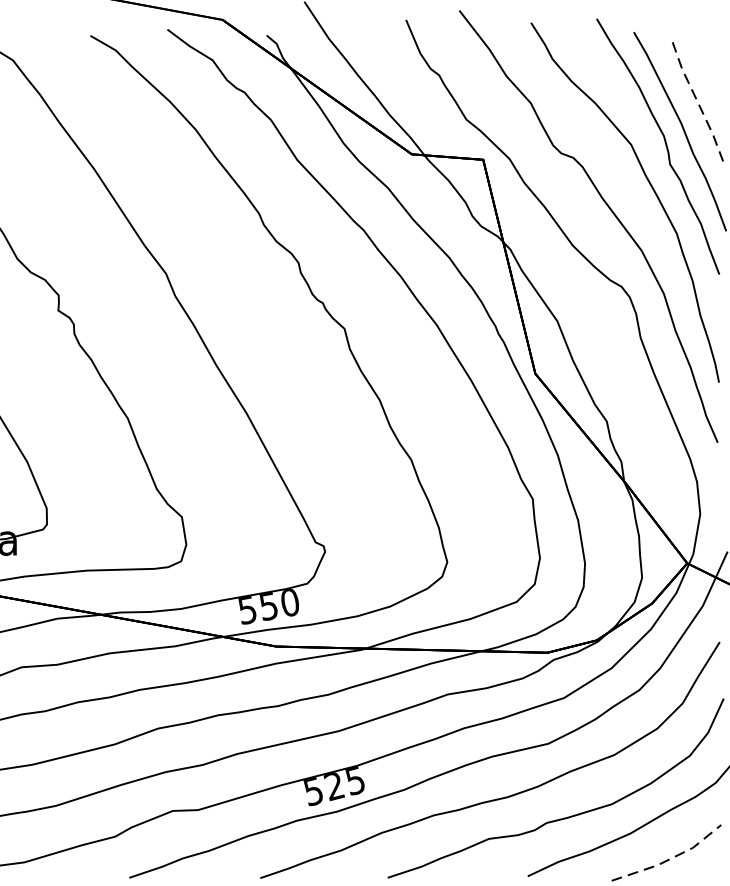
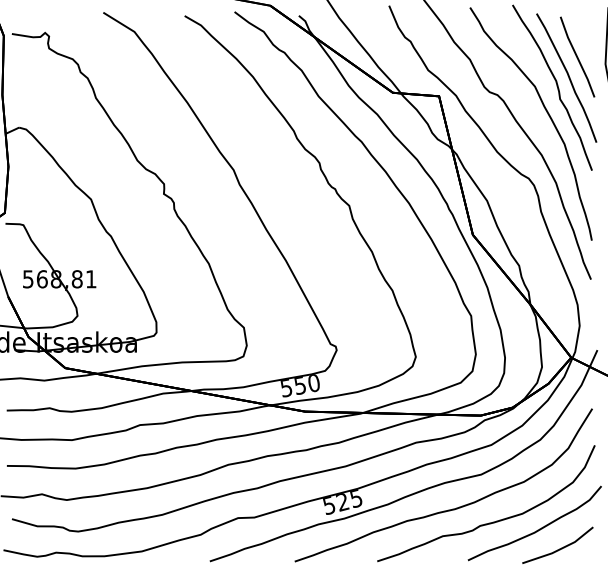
line: (696, 99) -> (577, 57), dashed -> solid
line: (669, 859) -> (559, 549), dashed -> solid

